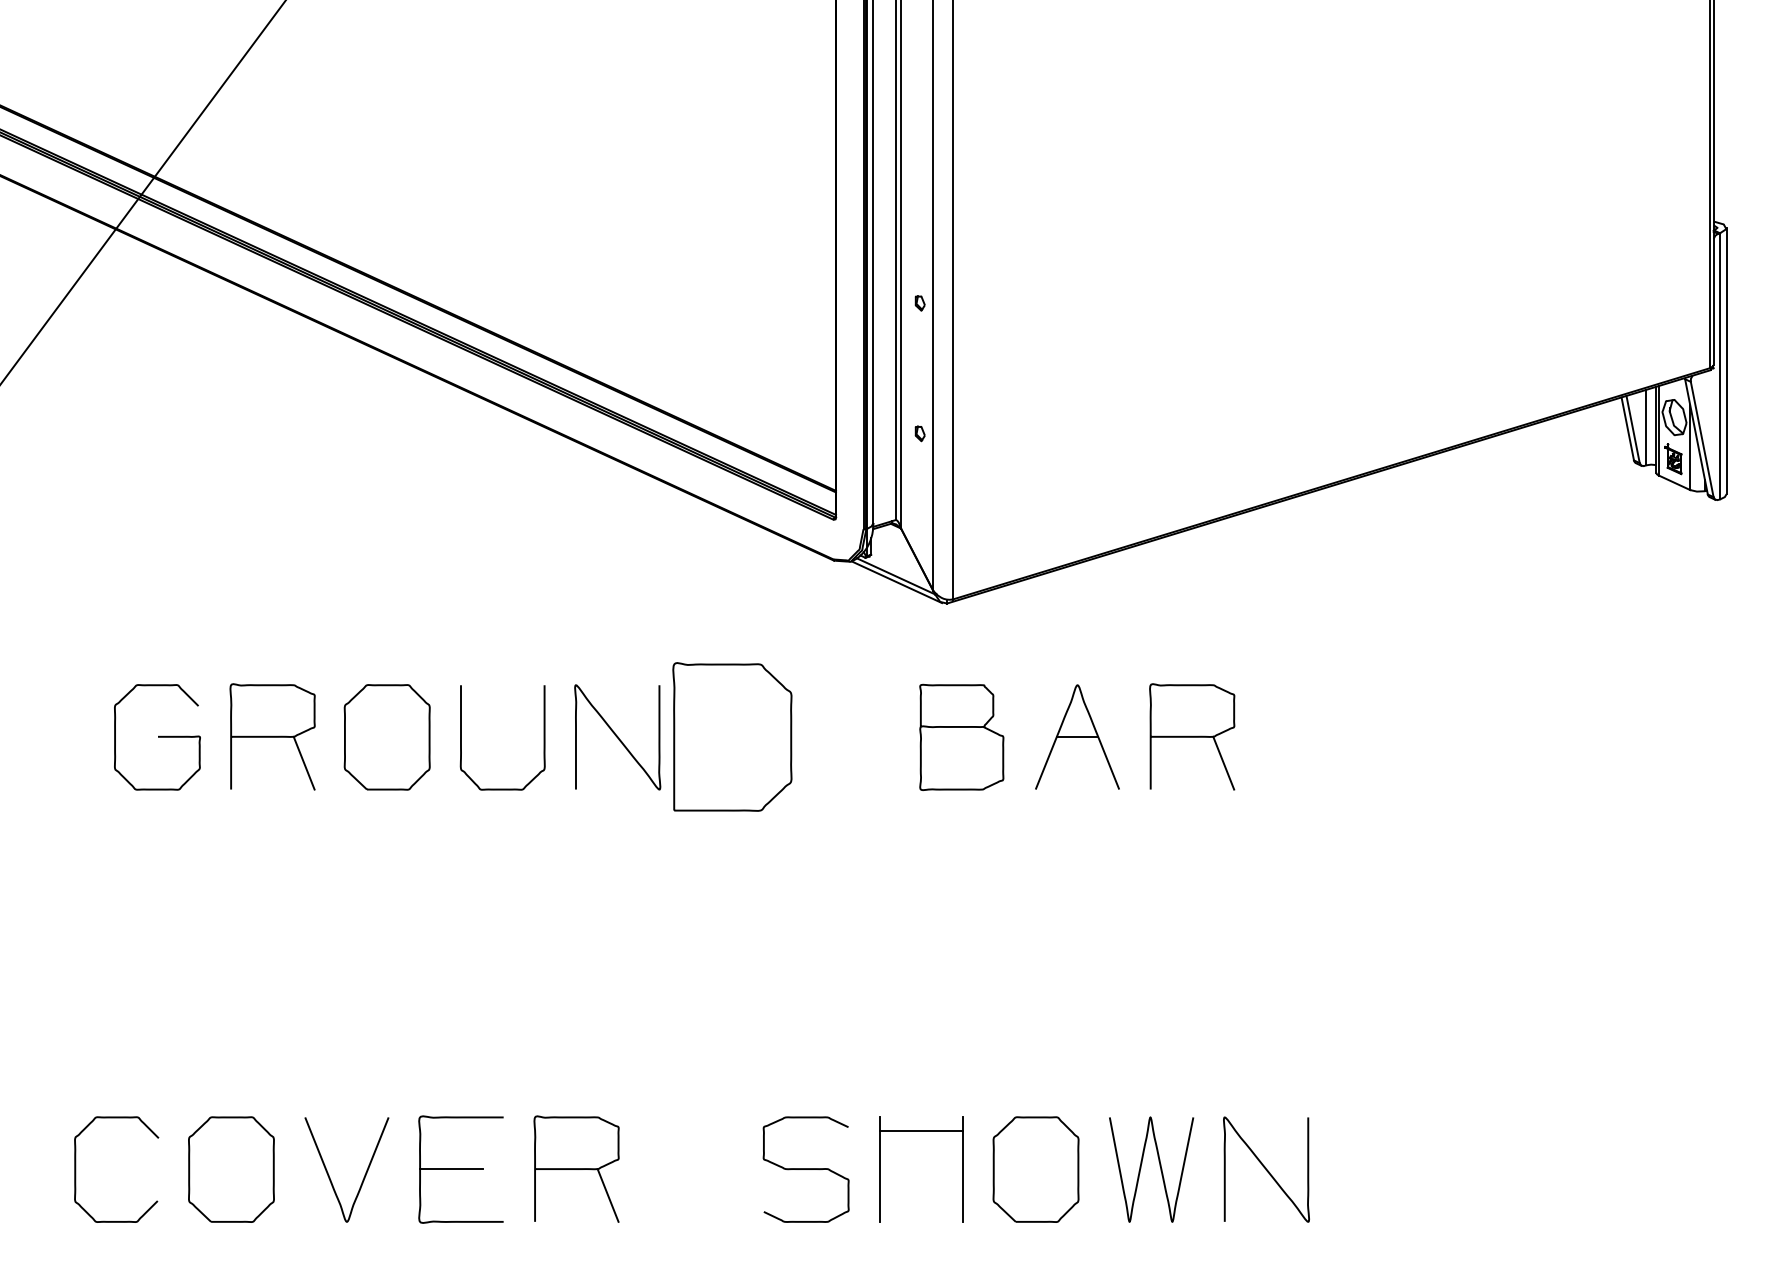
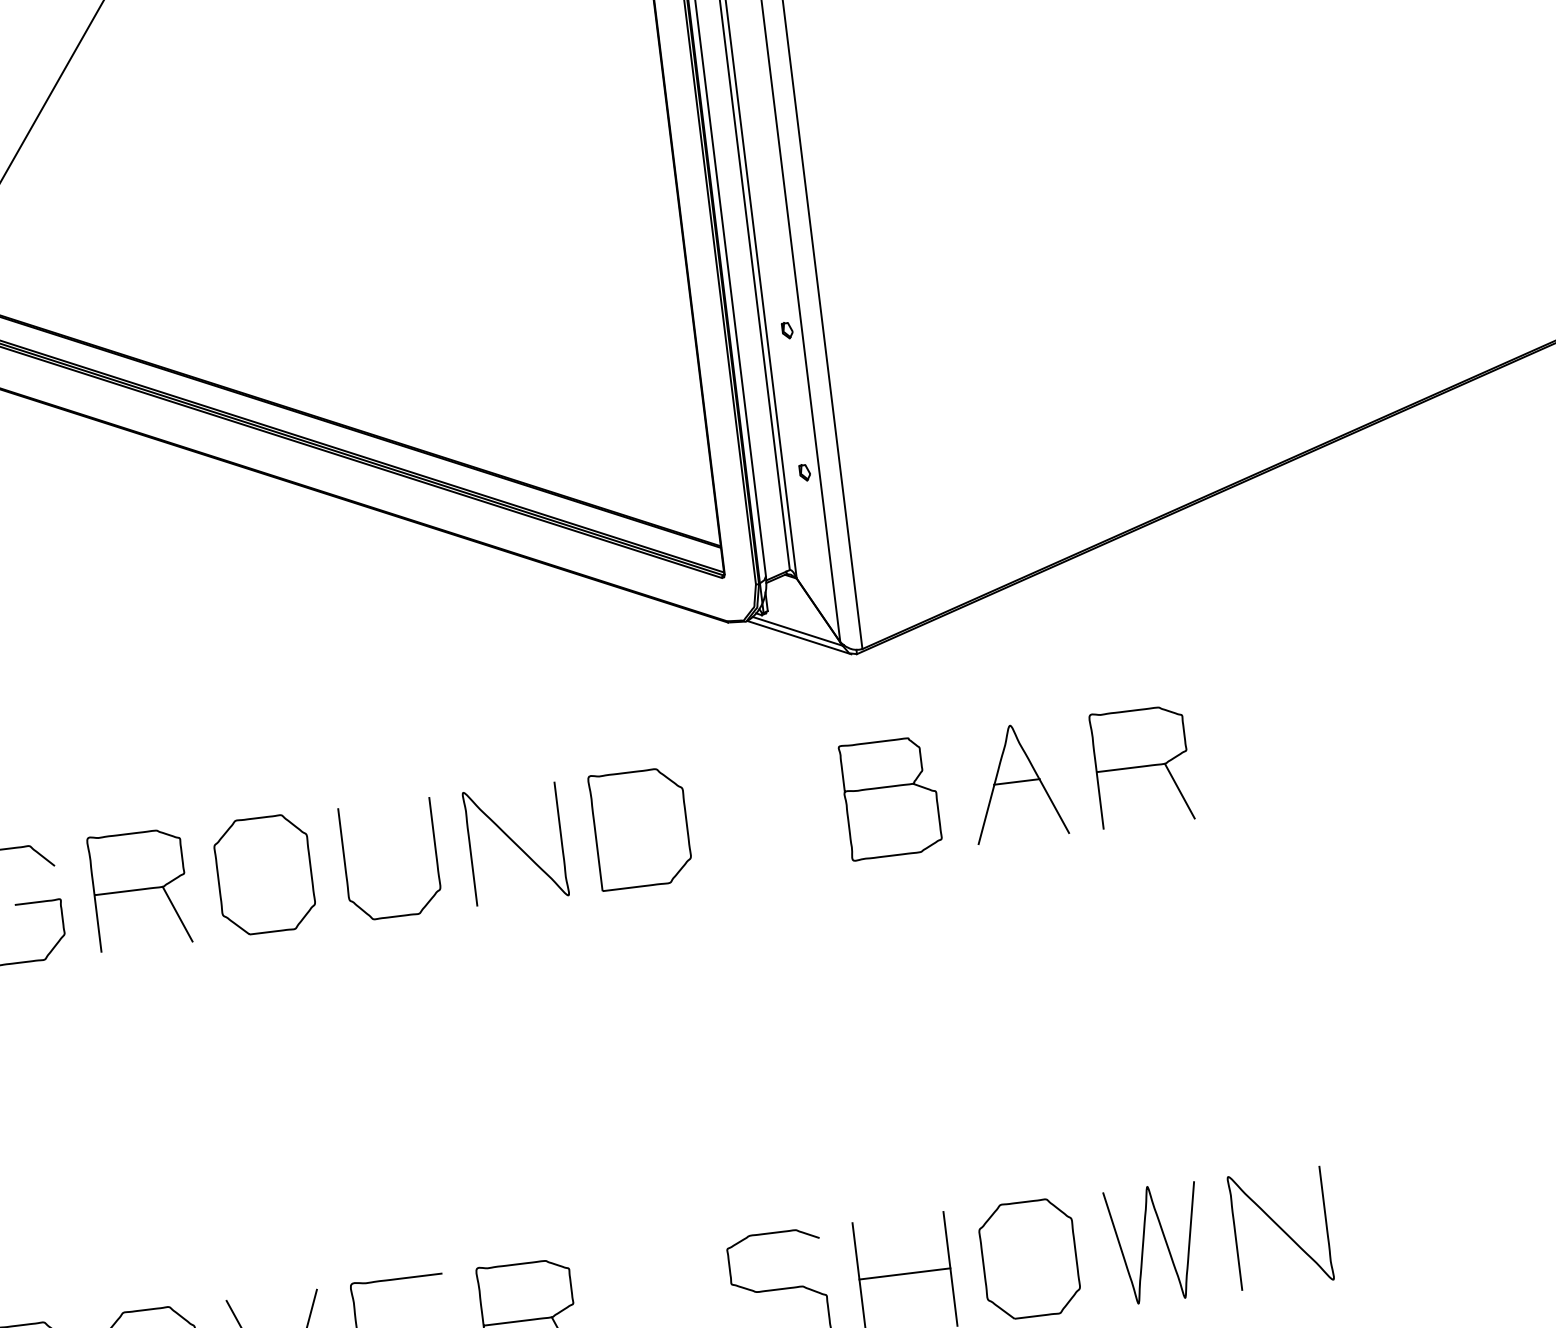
part: (732, 736) -> (640, 827), size x0.71
line: (921, 1131) -> (904, 1274), moved

